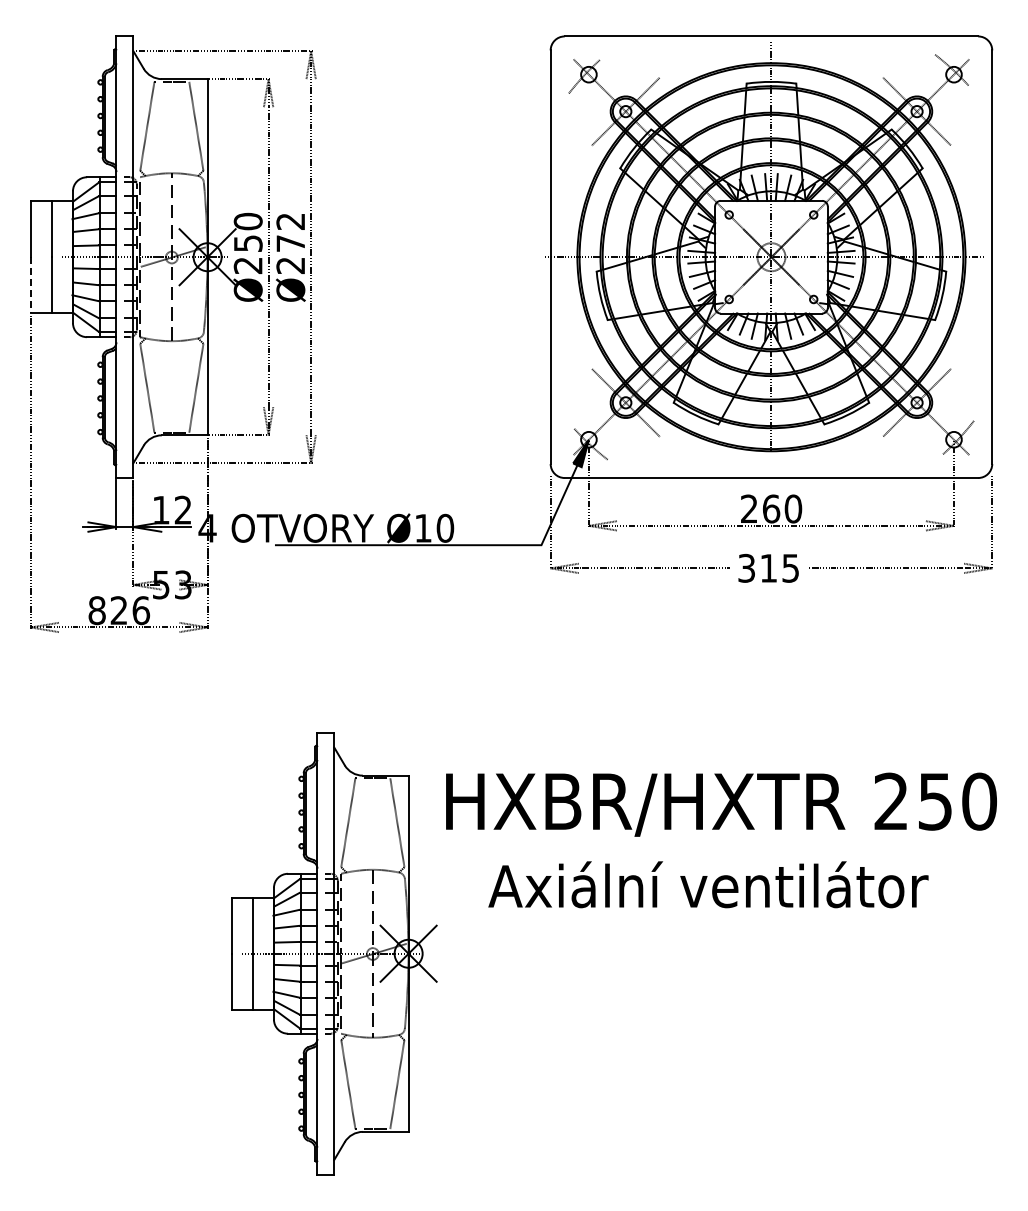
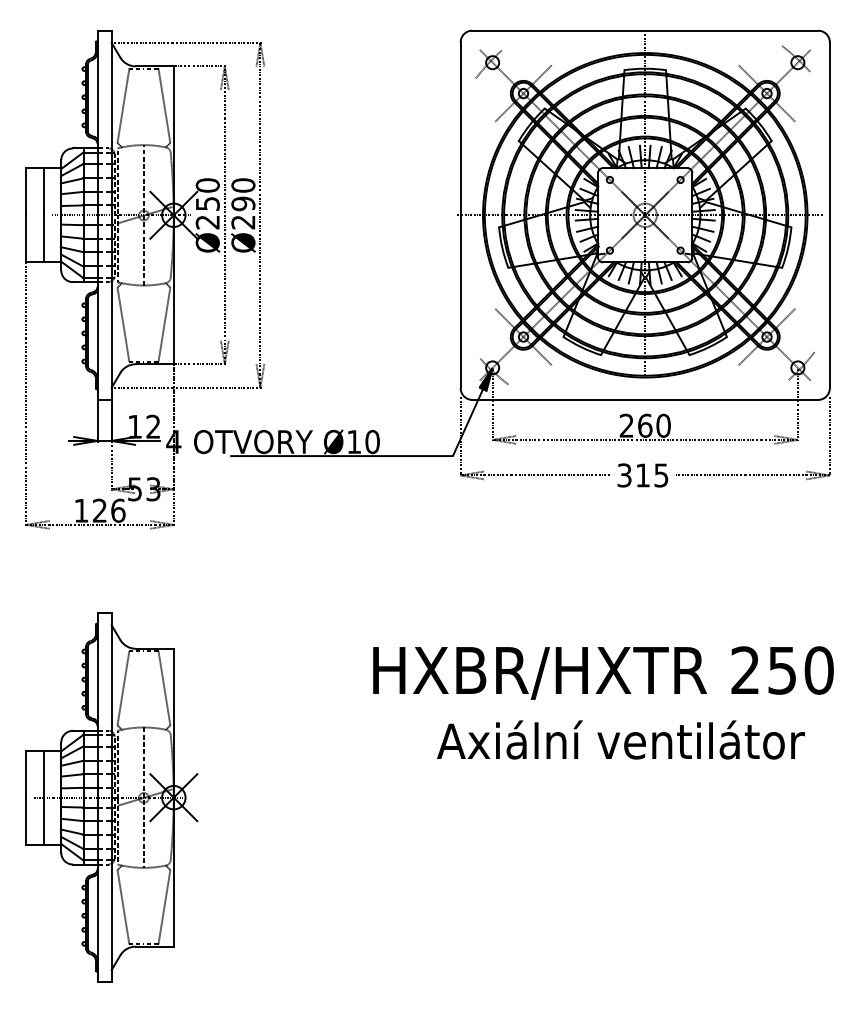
text: (290, 232) -> (243, 194), Ø272 -> Ø290
line: (30, 285) -> (25, 238), dashed -> solid
text: (96, 610) -> (80, 510), 826 -> 126
text: (708, 884) -> (621, 739), moved
part: (334, 953) -> (111, 797), moved

